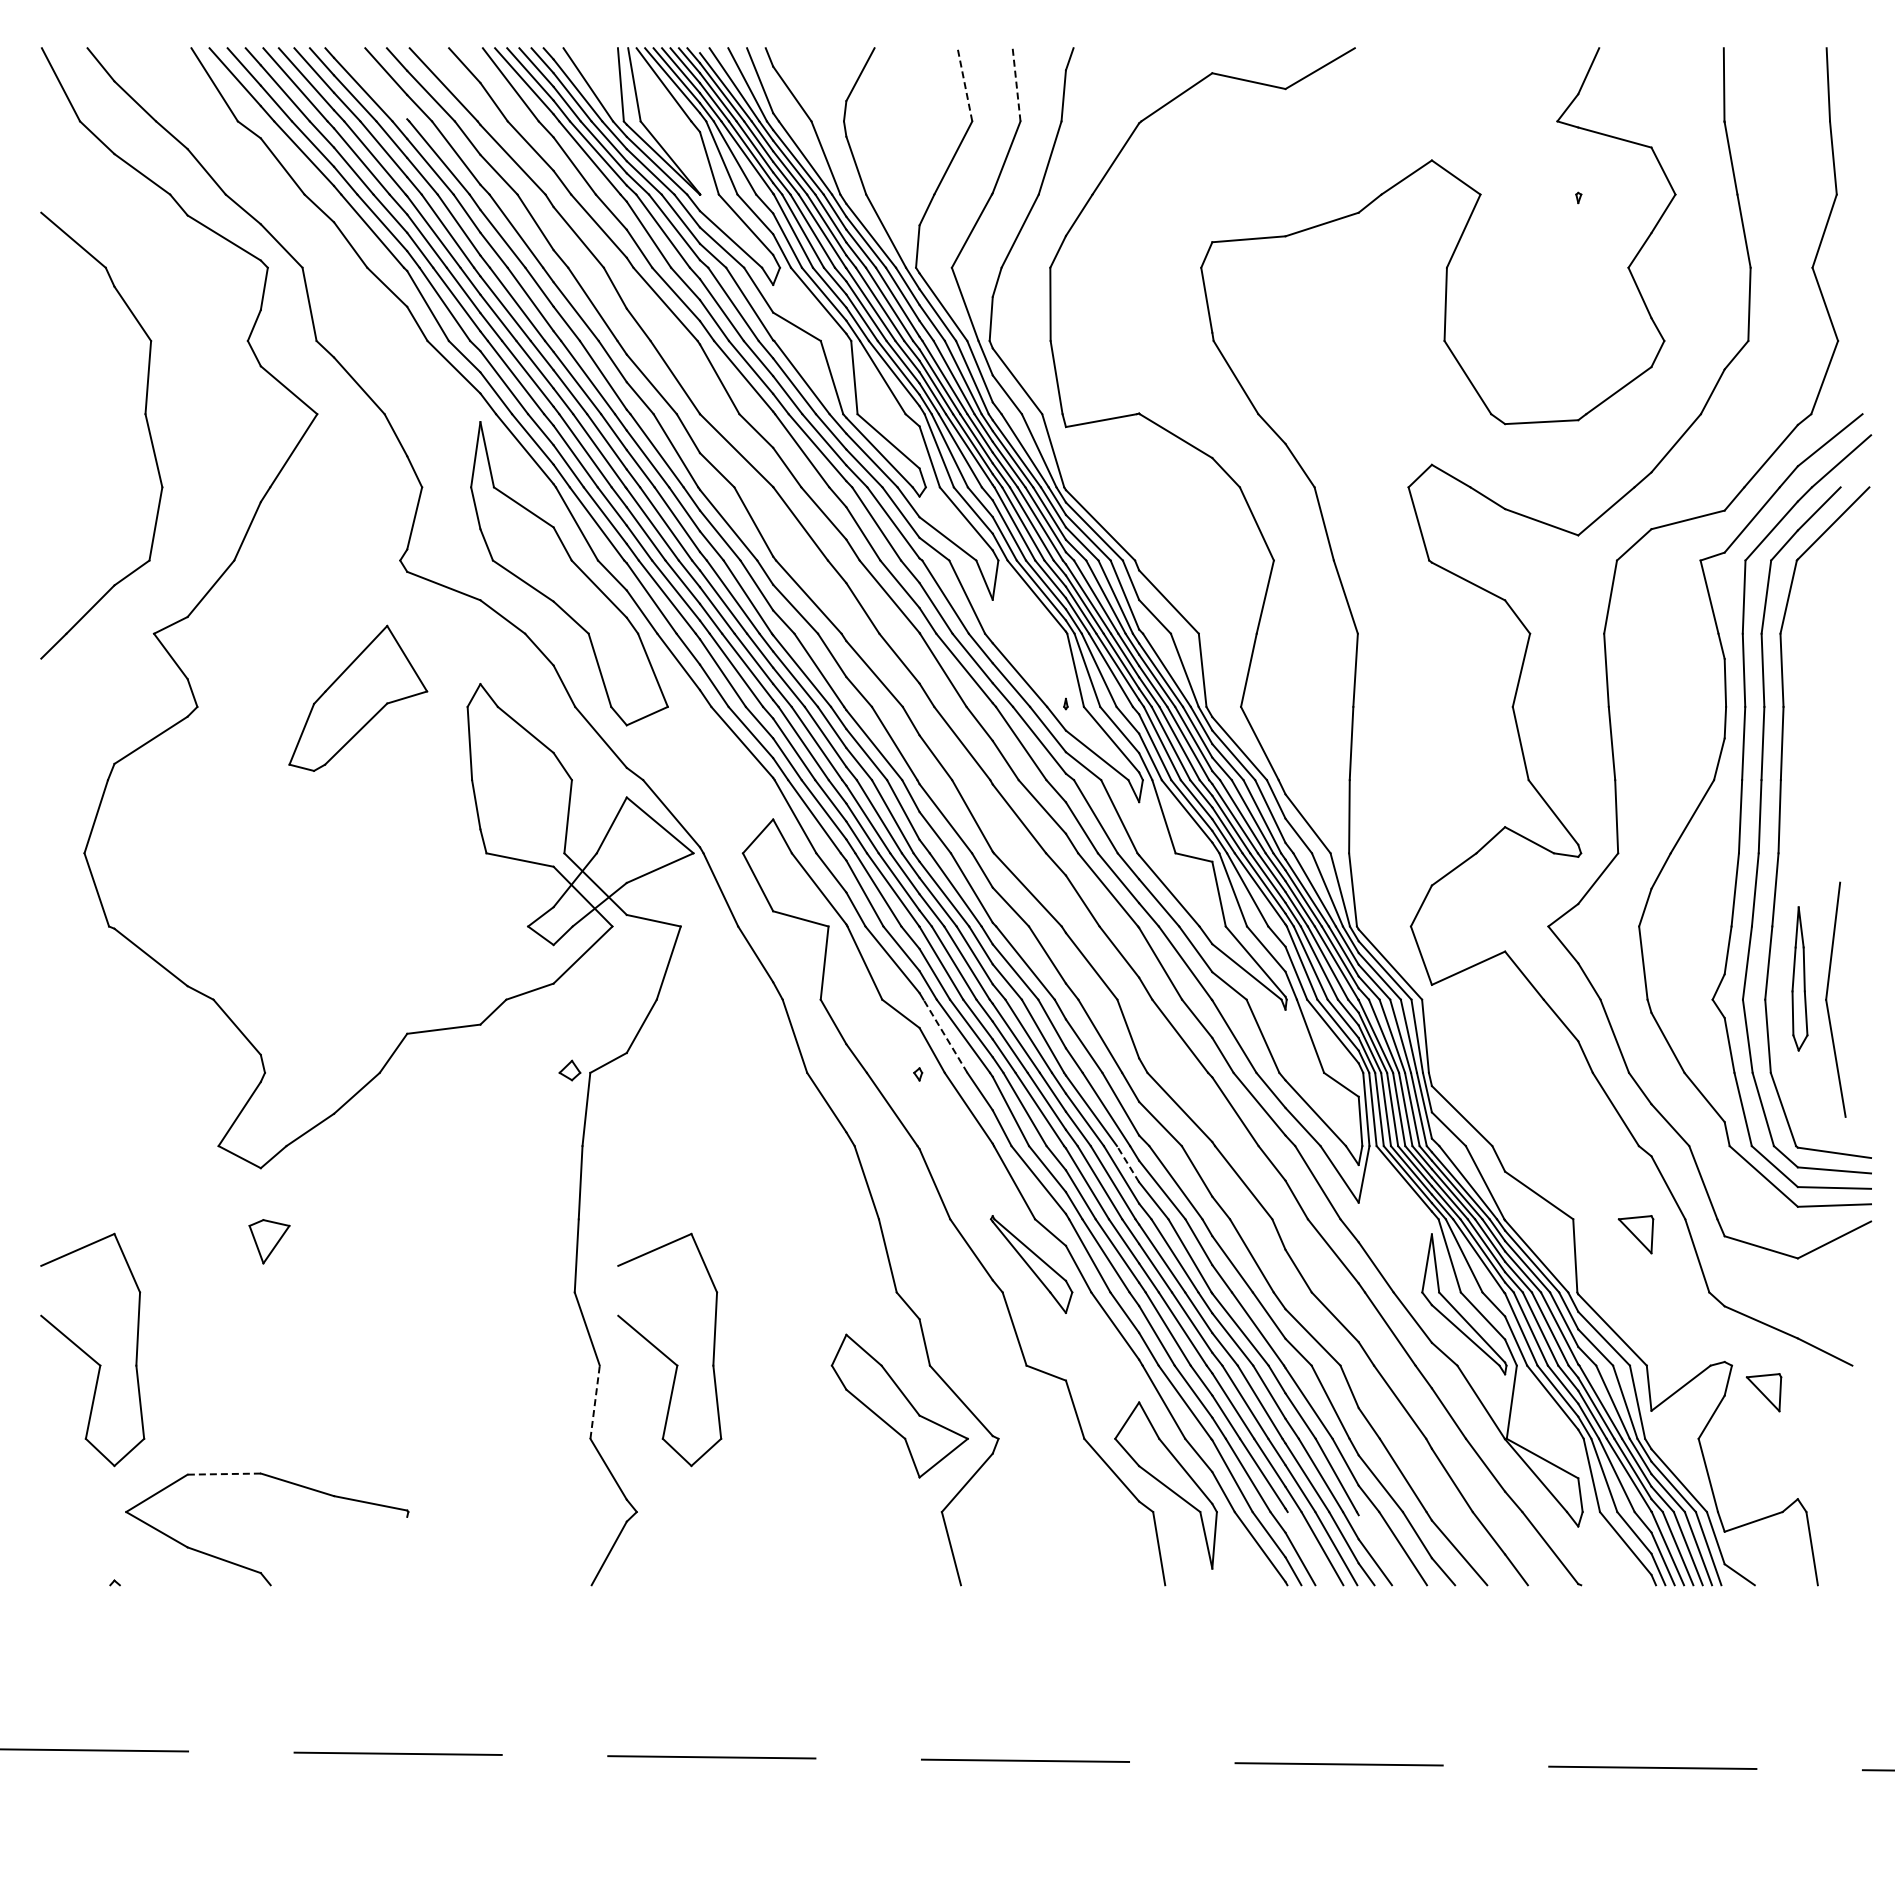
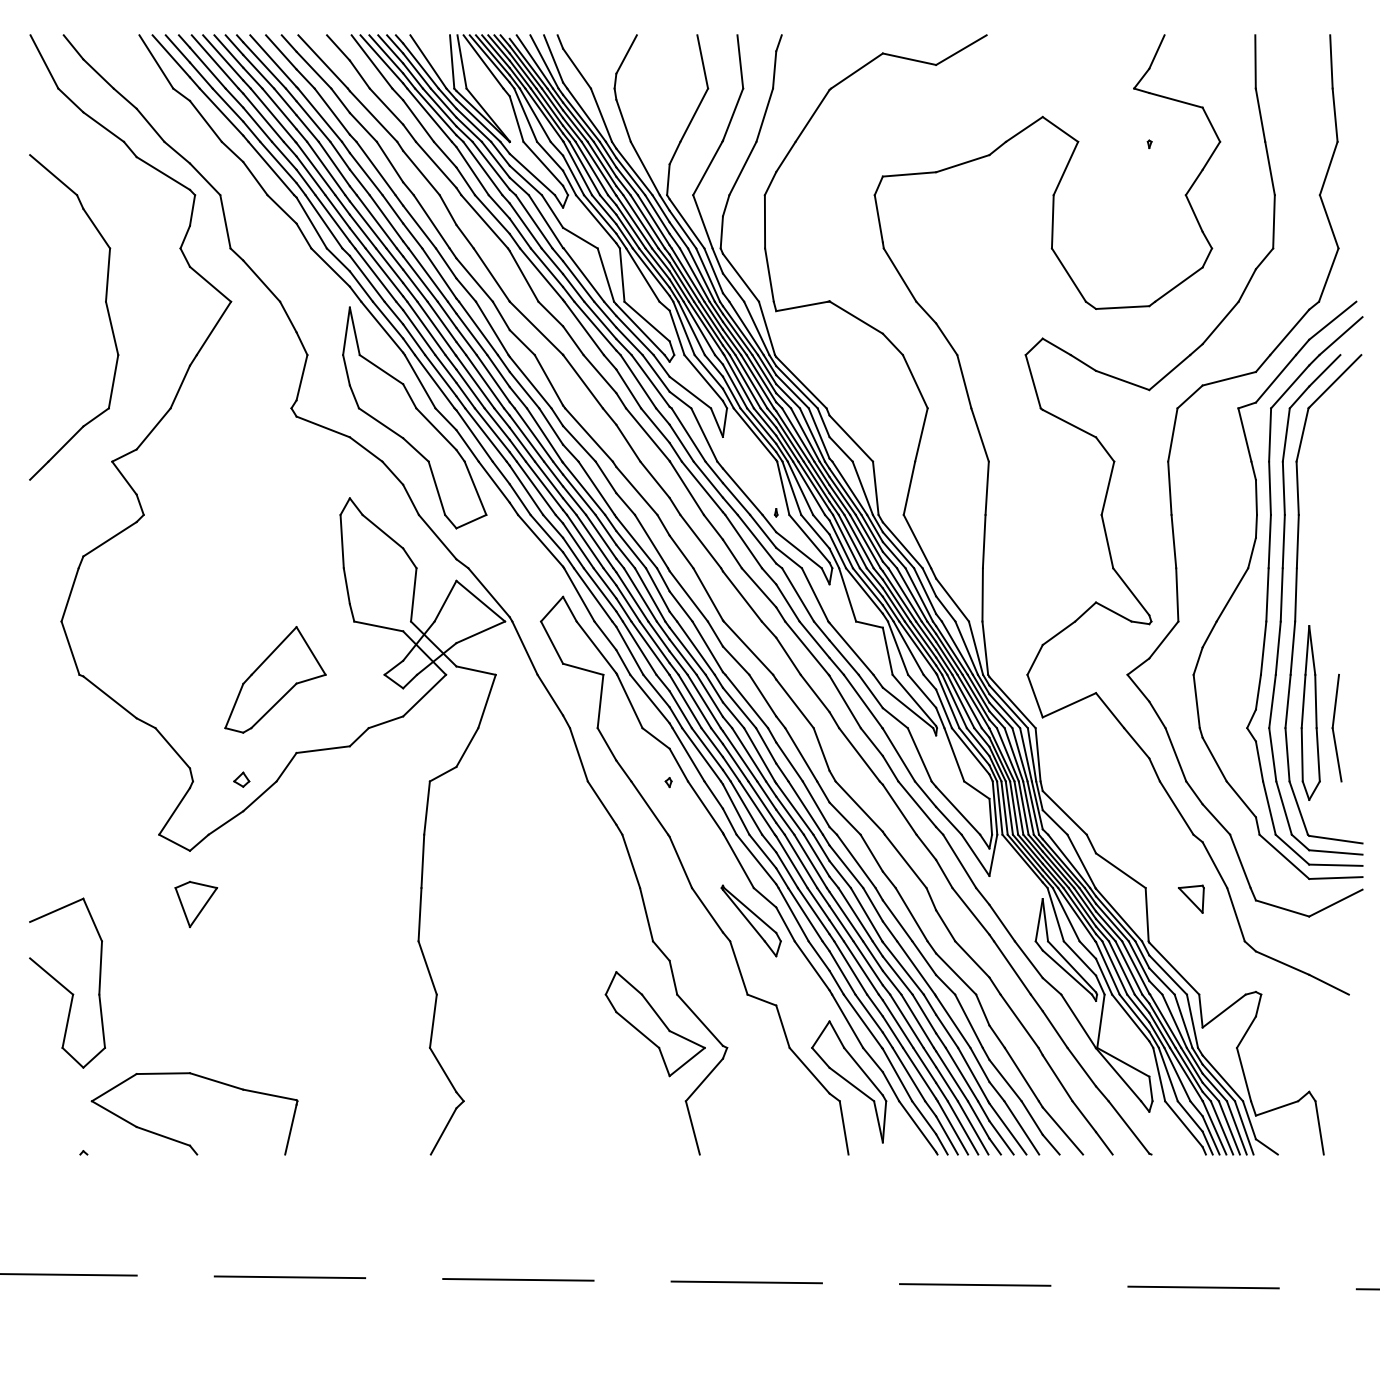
line: (375, 83) -> (273, 60), added
line: (964, 84) -> (702, 61), dashed -> solid
line: (1016, 84) -> (740, 61), dashed -> solid
part: (358, 697) -> (275, 679), moved
part: (1799, 978) -> (1310, 712), size x1.67
part: (1836, 999) -> (1337, 728), size x0.62
line: (945, 1036) -> (688, 754), dashed -> solid
part: (569, 1070) -> (241, 779), moved
line: (1127, 1163) -> (821, 847), dashed -> solid
part: (269, 1241) -> (196, 904), size x1.43
part: (664, 1353) -> (483, 985), removed
part: (1763, 1392) -> (1284, 1014), removed
line: (595, 1402) -> (433, 1021), dashed -> solid
line: (224, 1474) -> (163, 1073), dashed -> solid
line: (1308, 1548) -> (952, 1127), added
line: (399, 1550) -> (290, 1129), added
line: (1383, 1550) -> (1007, 1129), added

